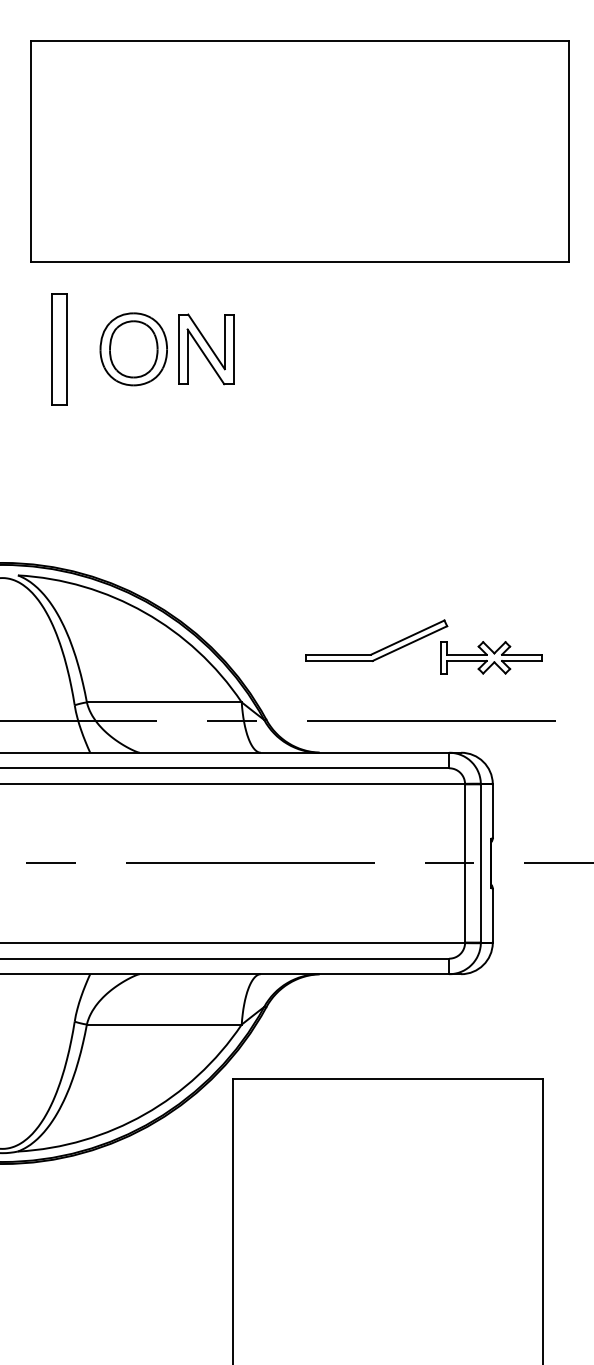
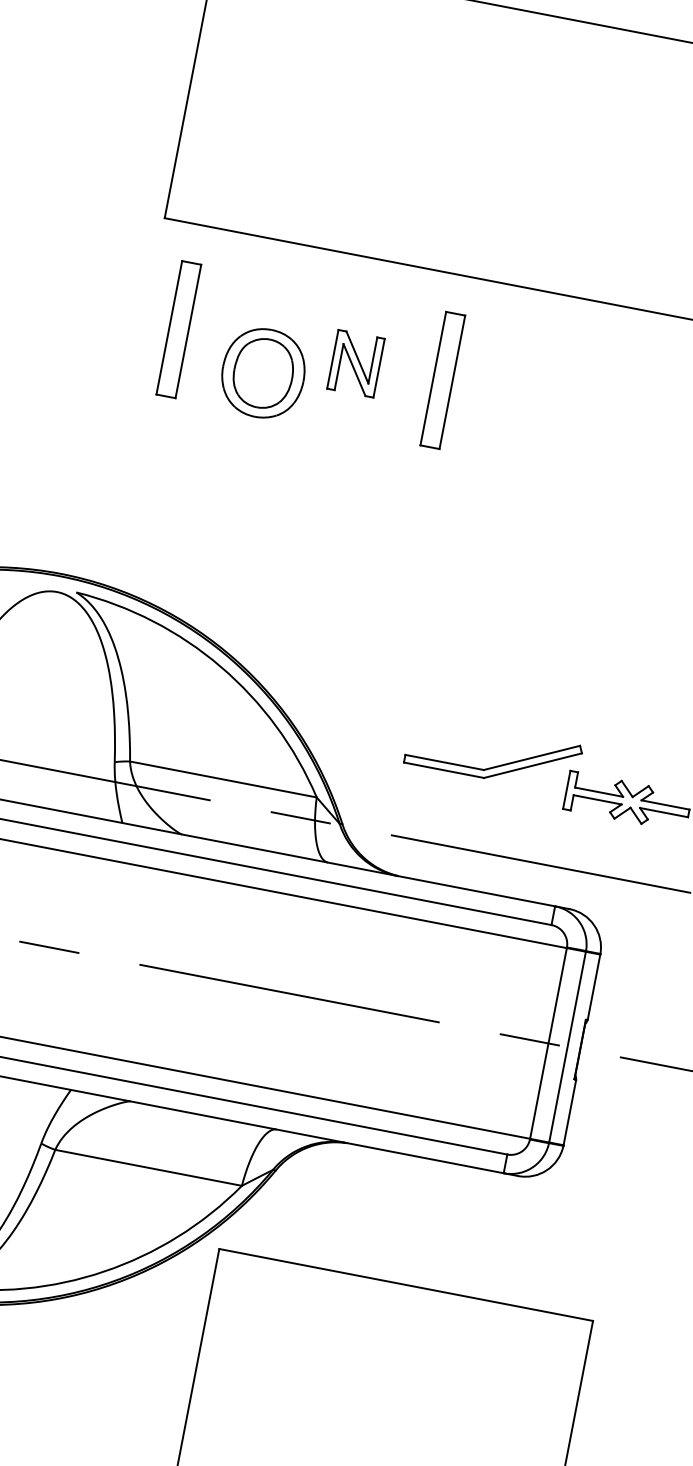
part: (133, 349) -> (263, 373), moved
part: (206, 349) -> (356, 363), size x0.7
part: (278, 349) -> (442, 380), added

